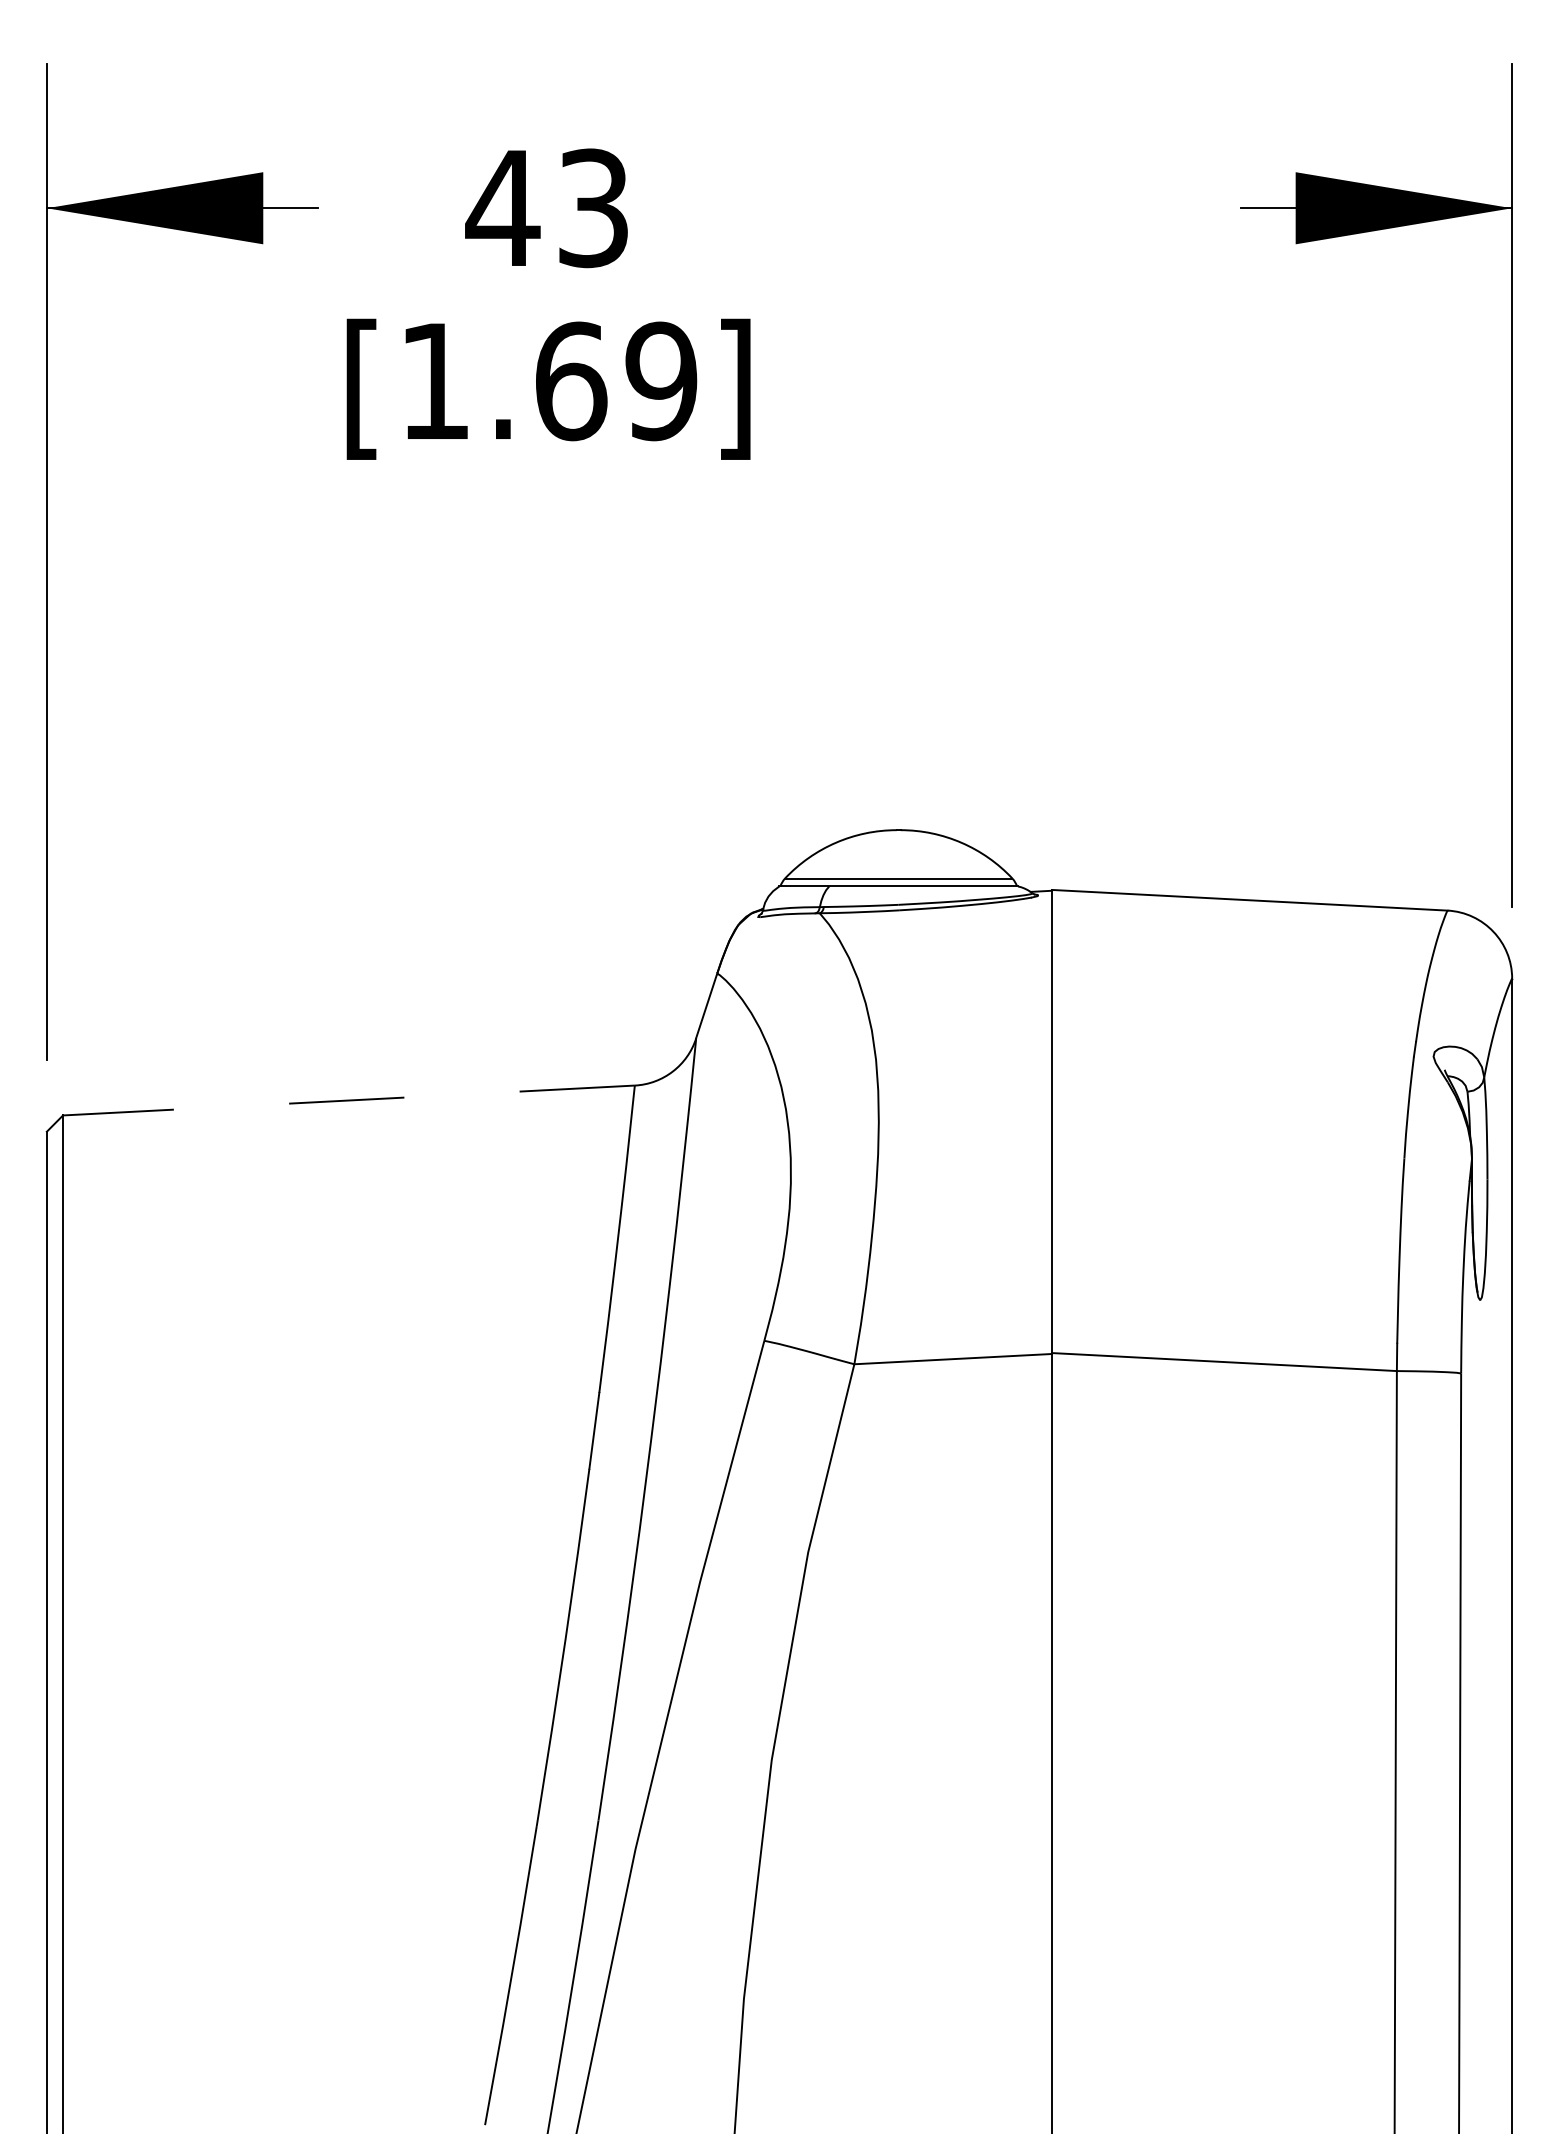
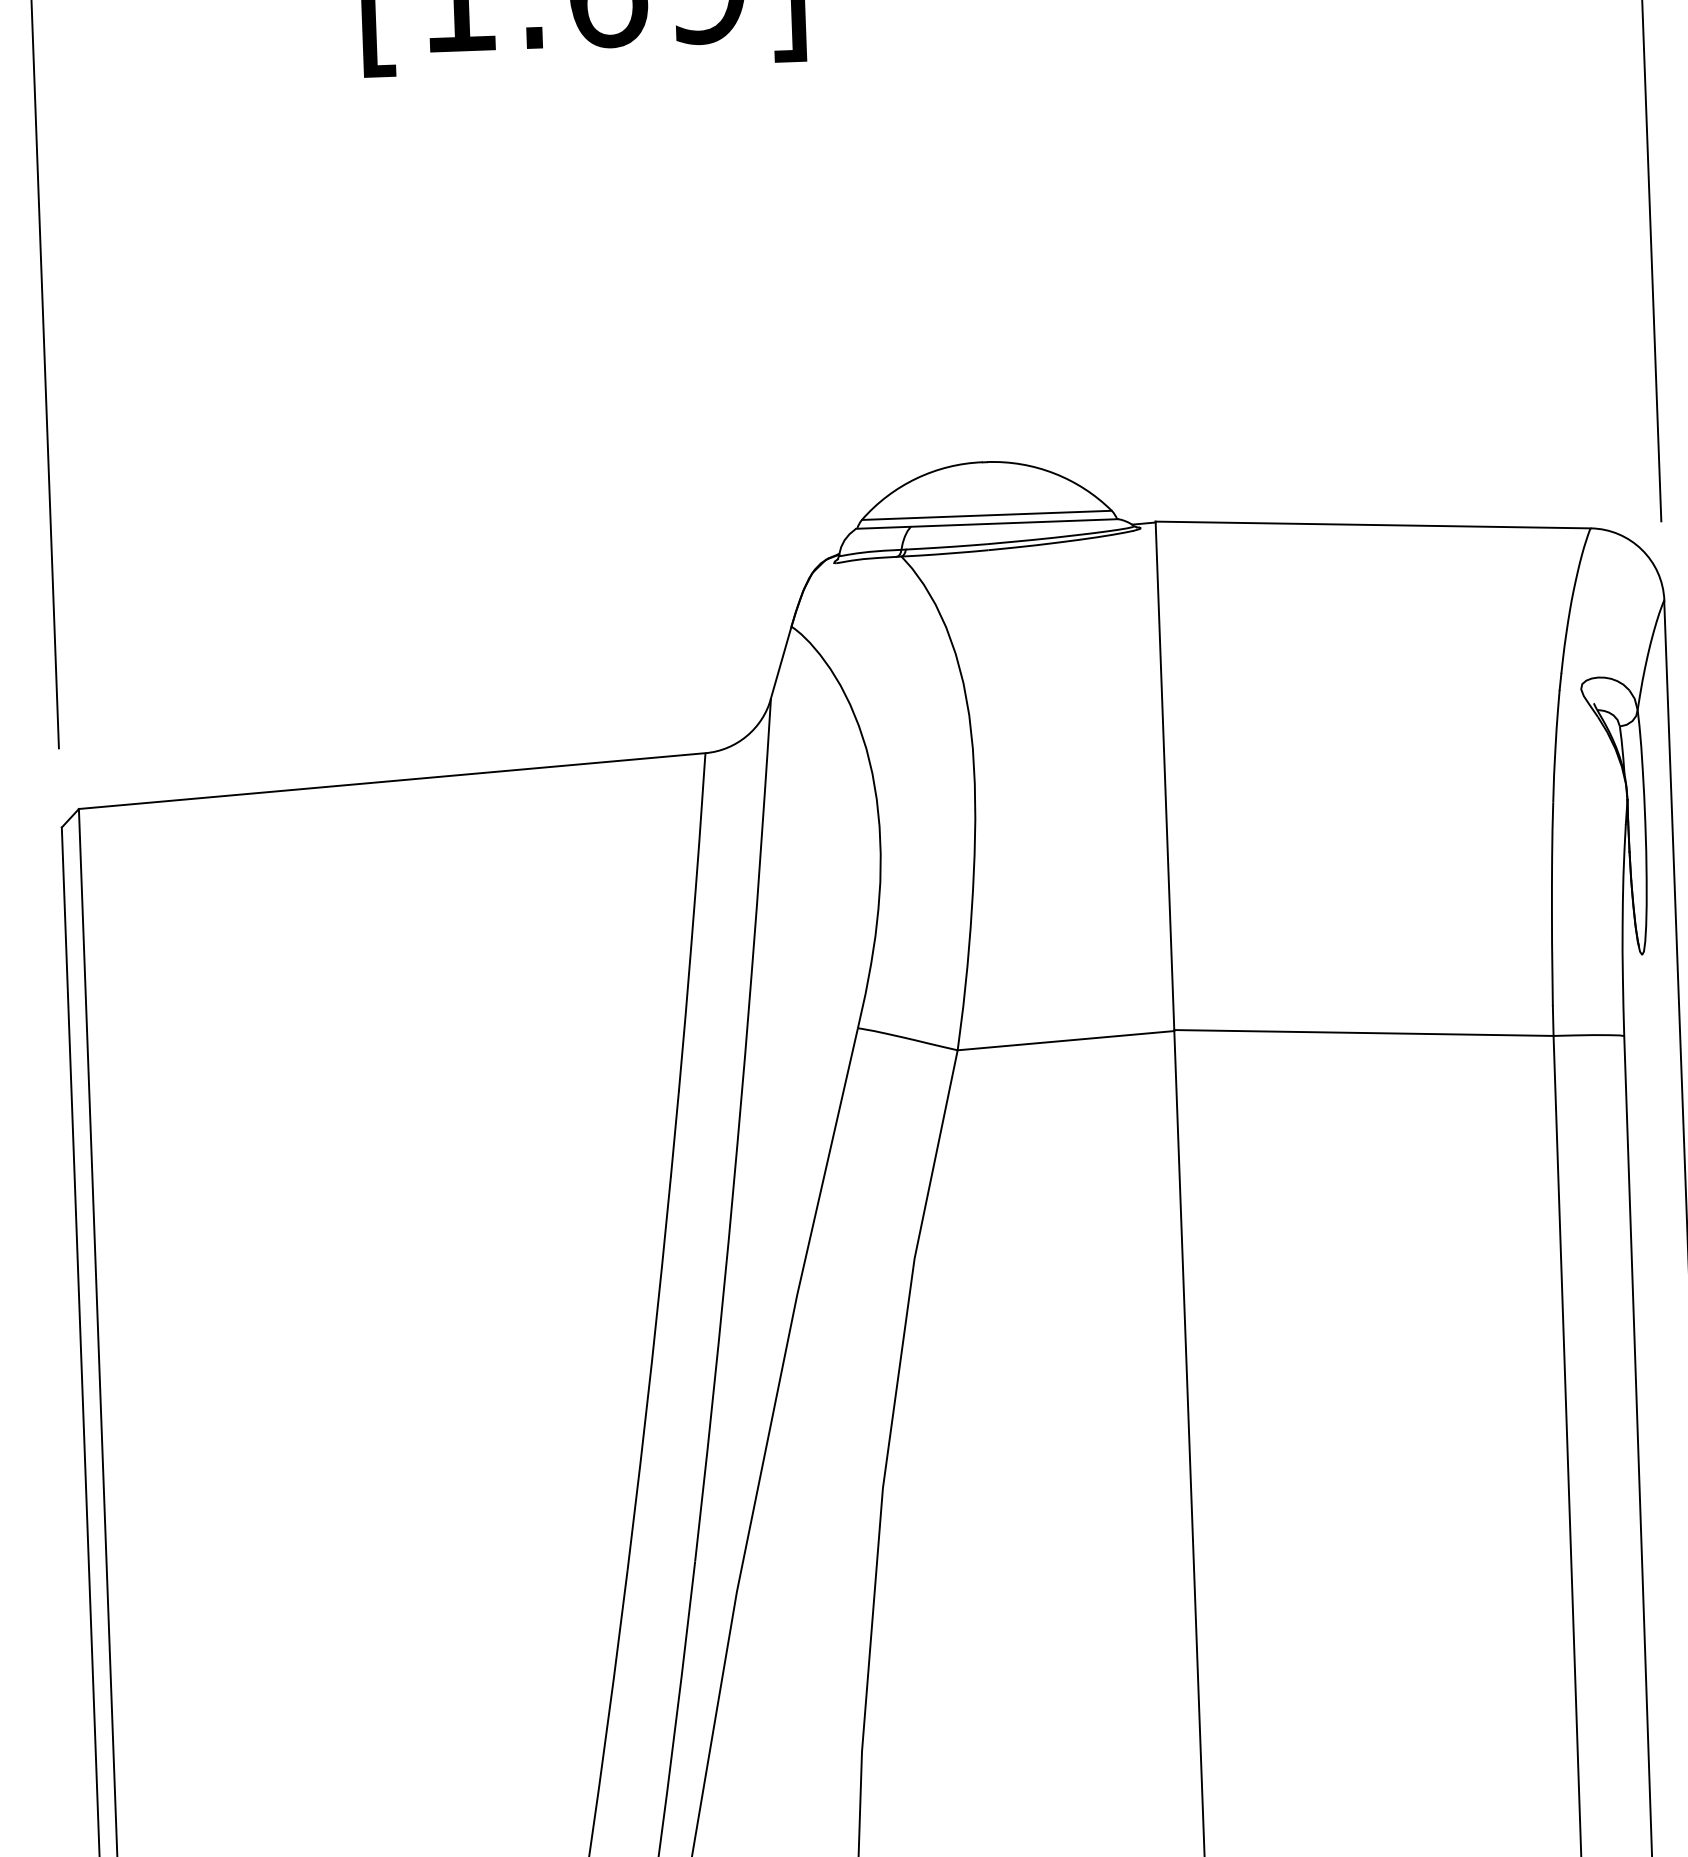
line: (348, 1100) -> (391, 781), dashed -> solid

